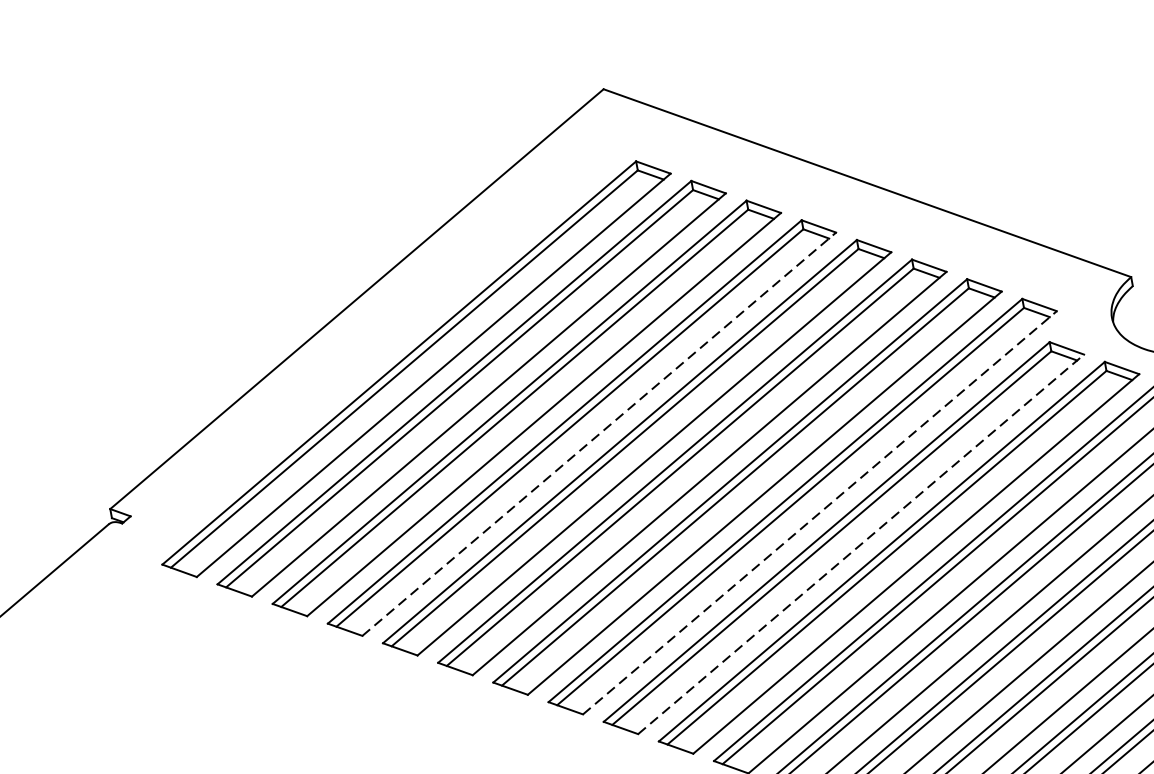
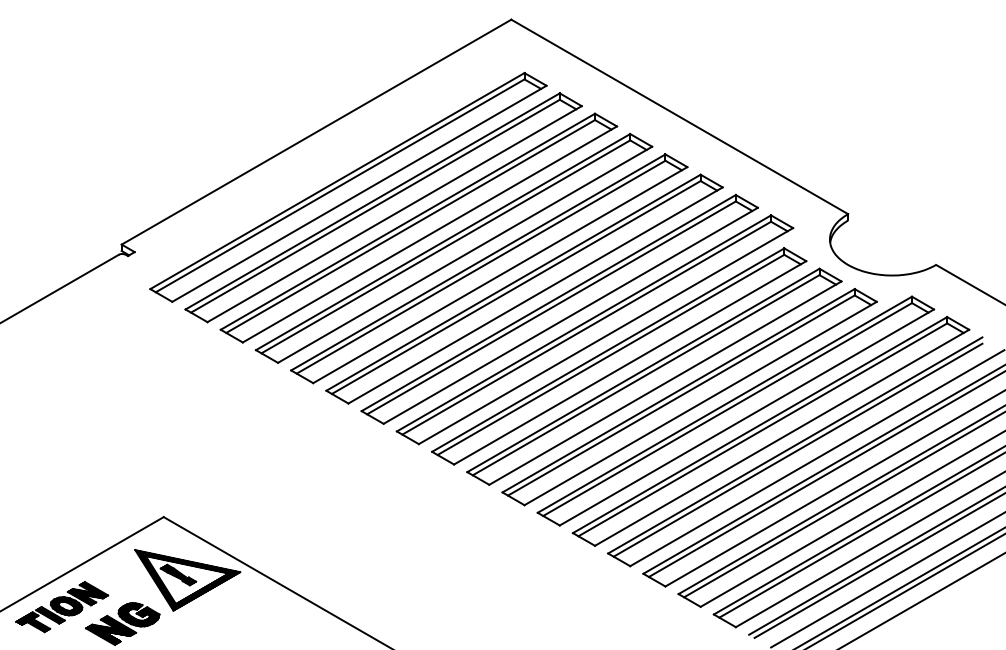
line: (599, 433) -> (465, 254), dashed -> solid
line: (820, 511) -> (606, 335), dashed -> solid
line: (861, 543) -> (630, 362), dashed -> solid

